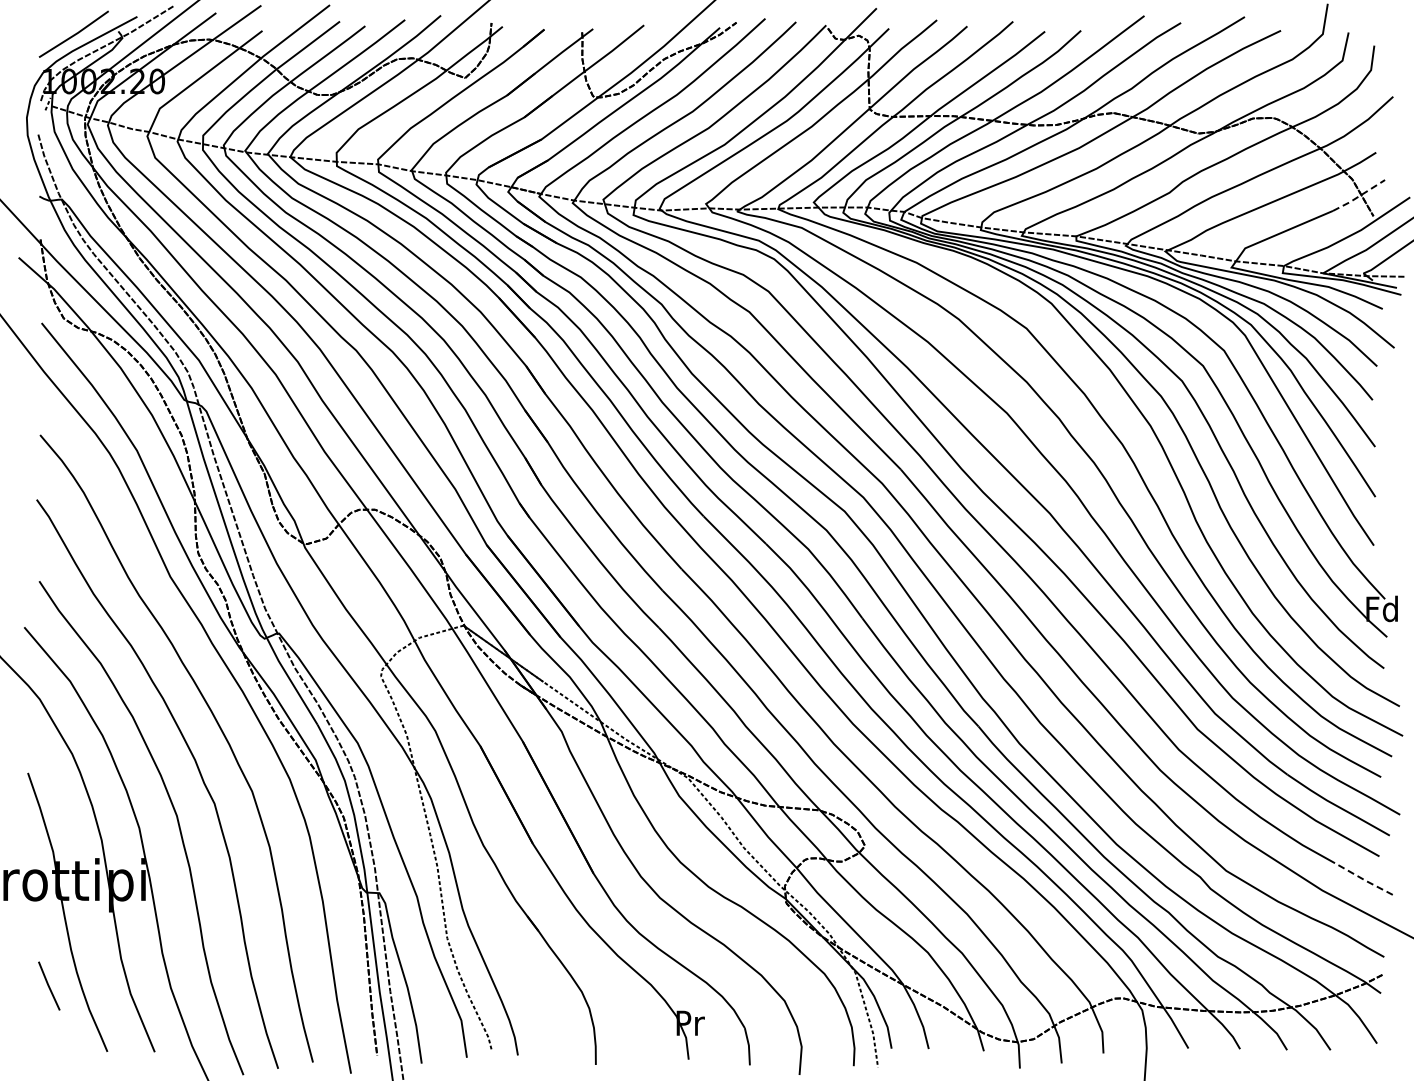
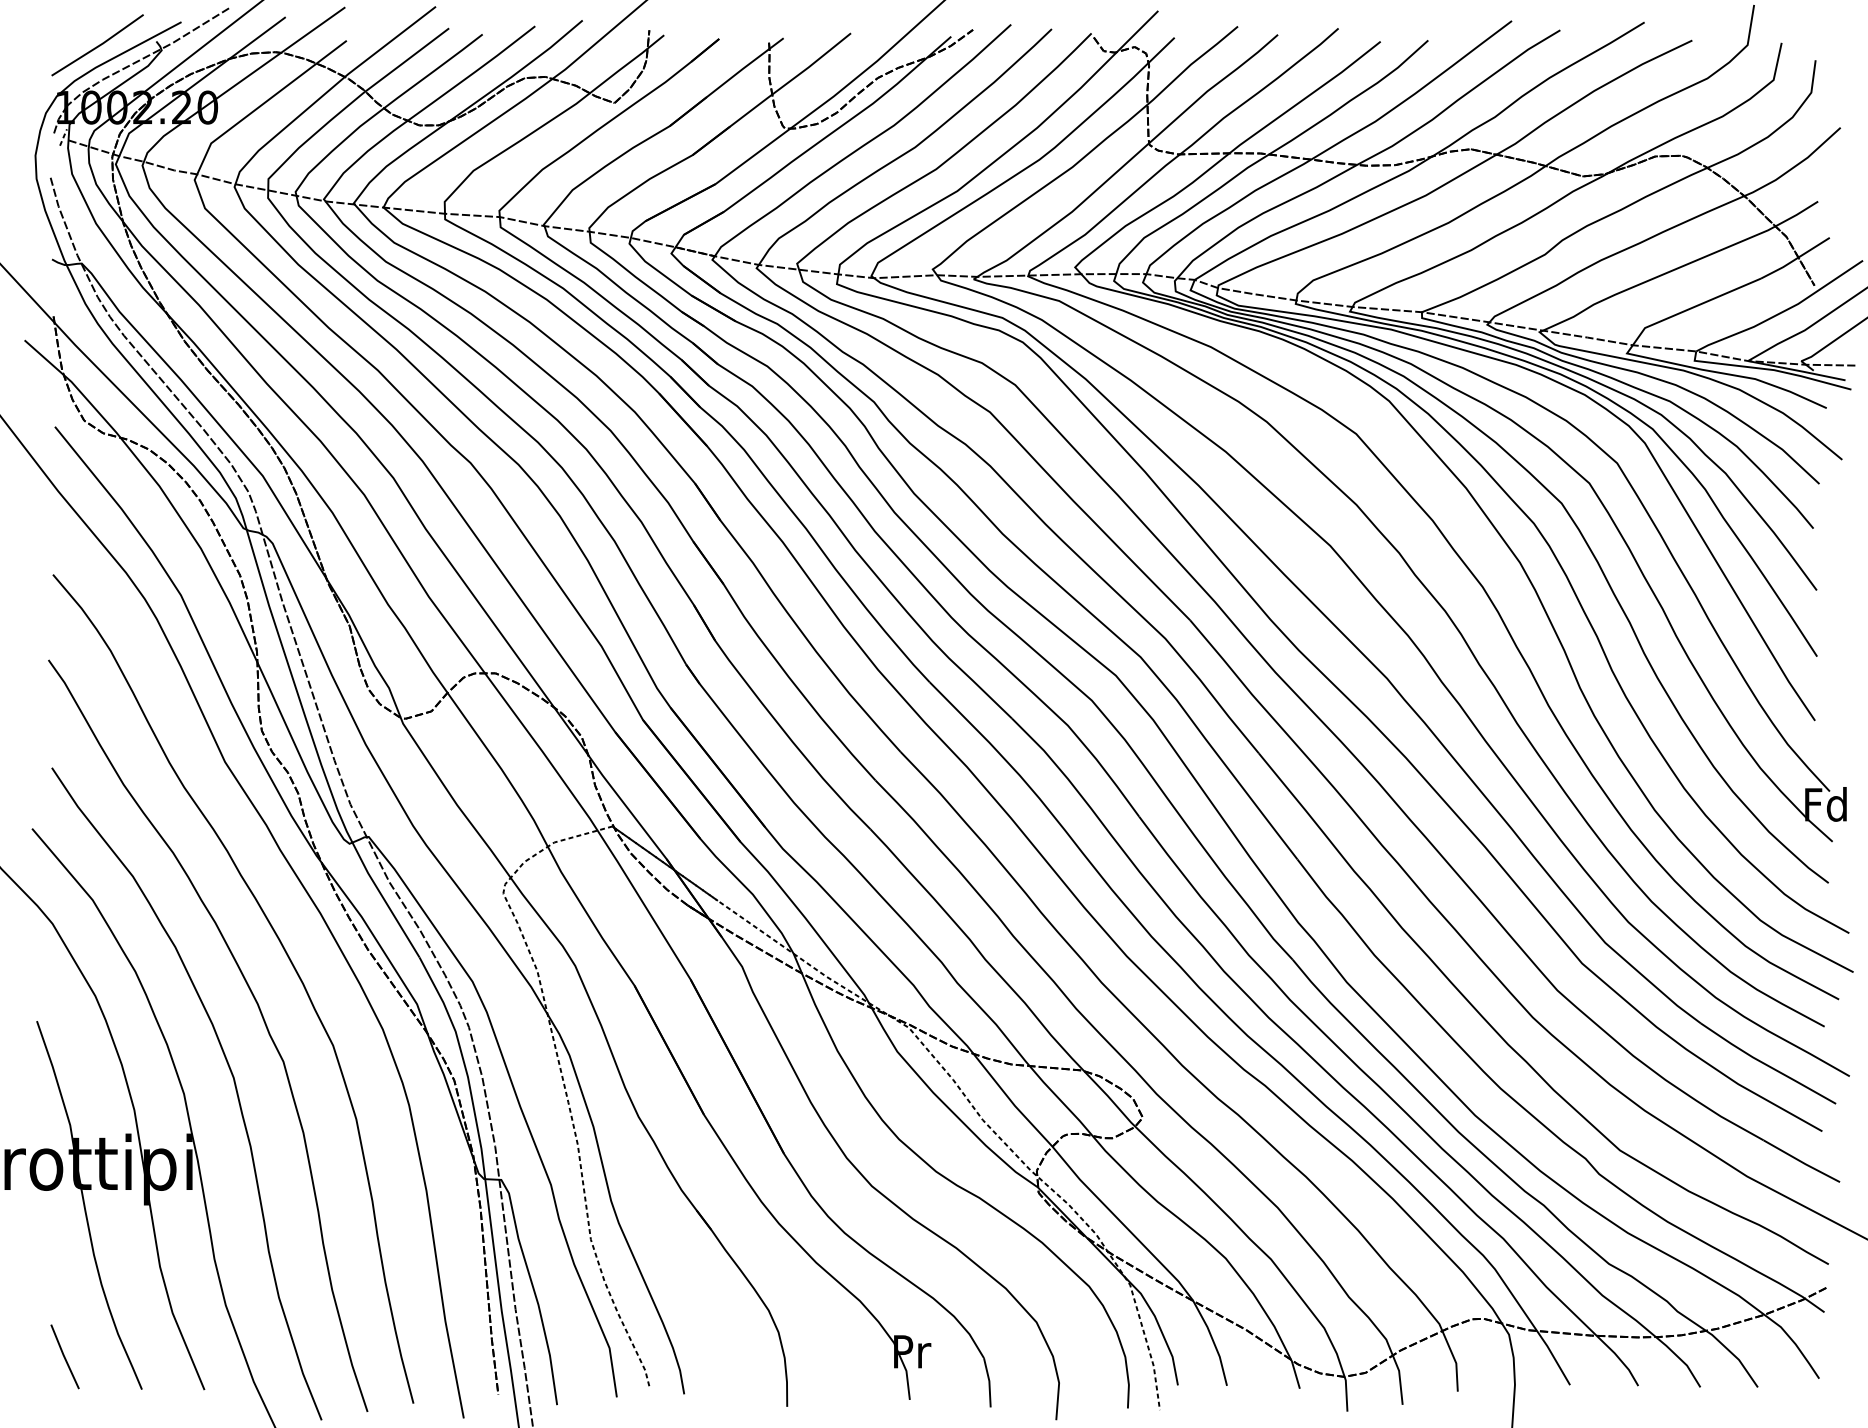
line: (1359, 196) -> (1796, 259), dashed -> solid
line: (1364, 879) -> (1802, 1161), dashed -> solid
line: (49, 985) -> (65, 1356), moved

